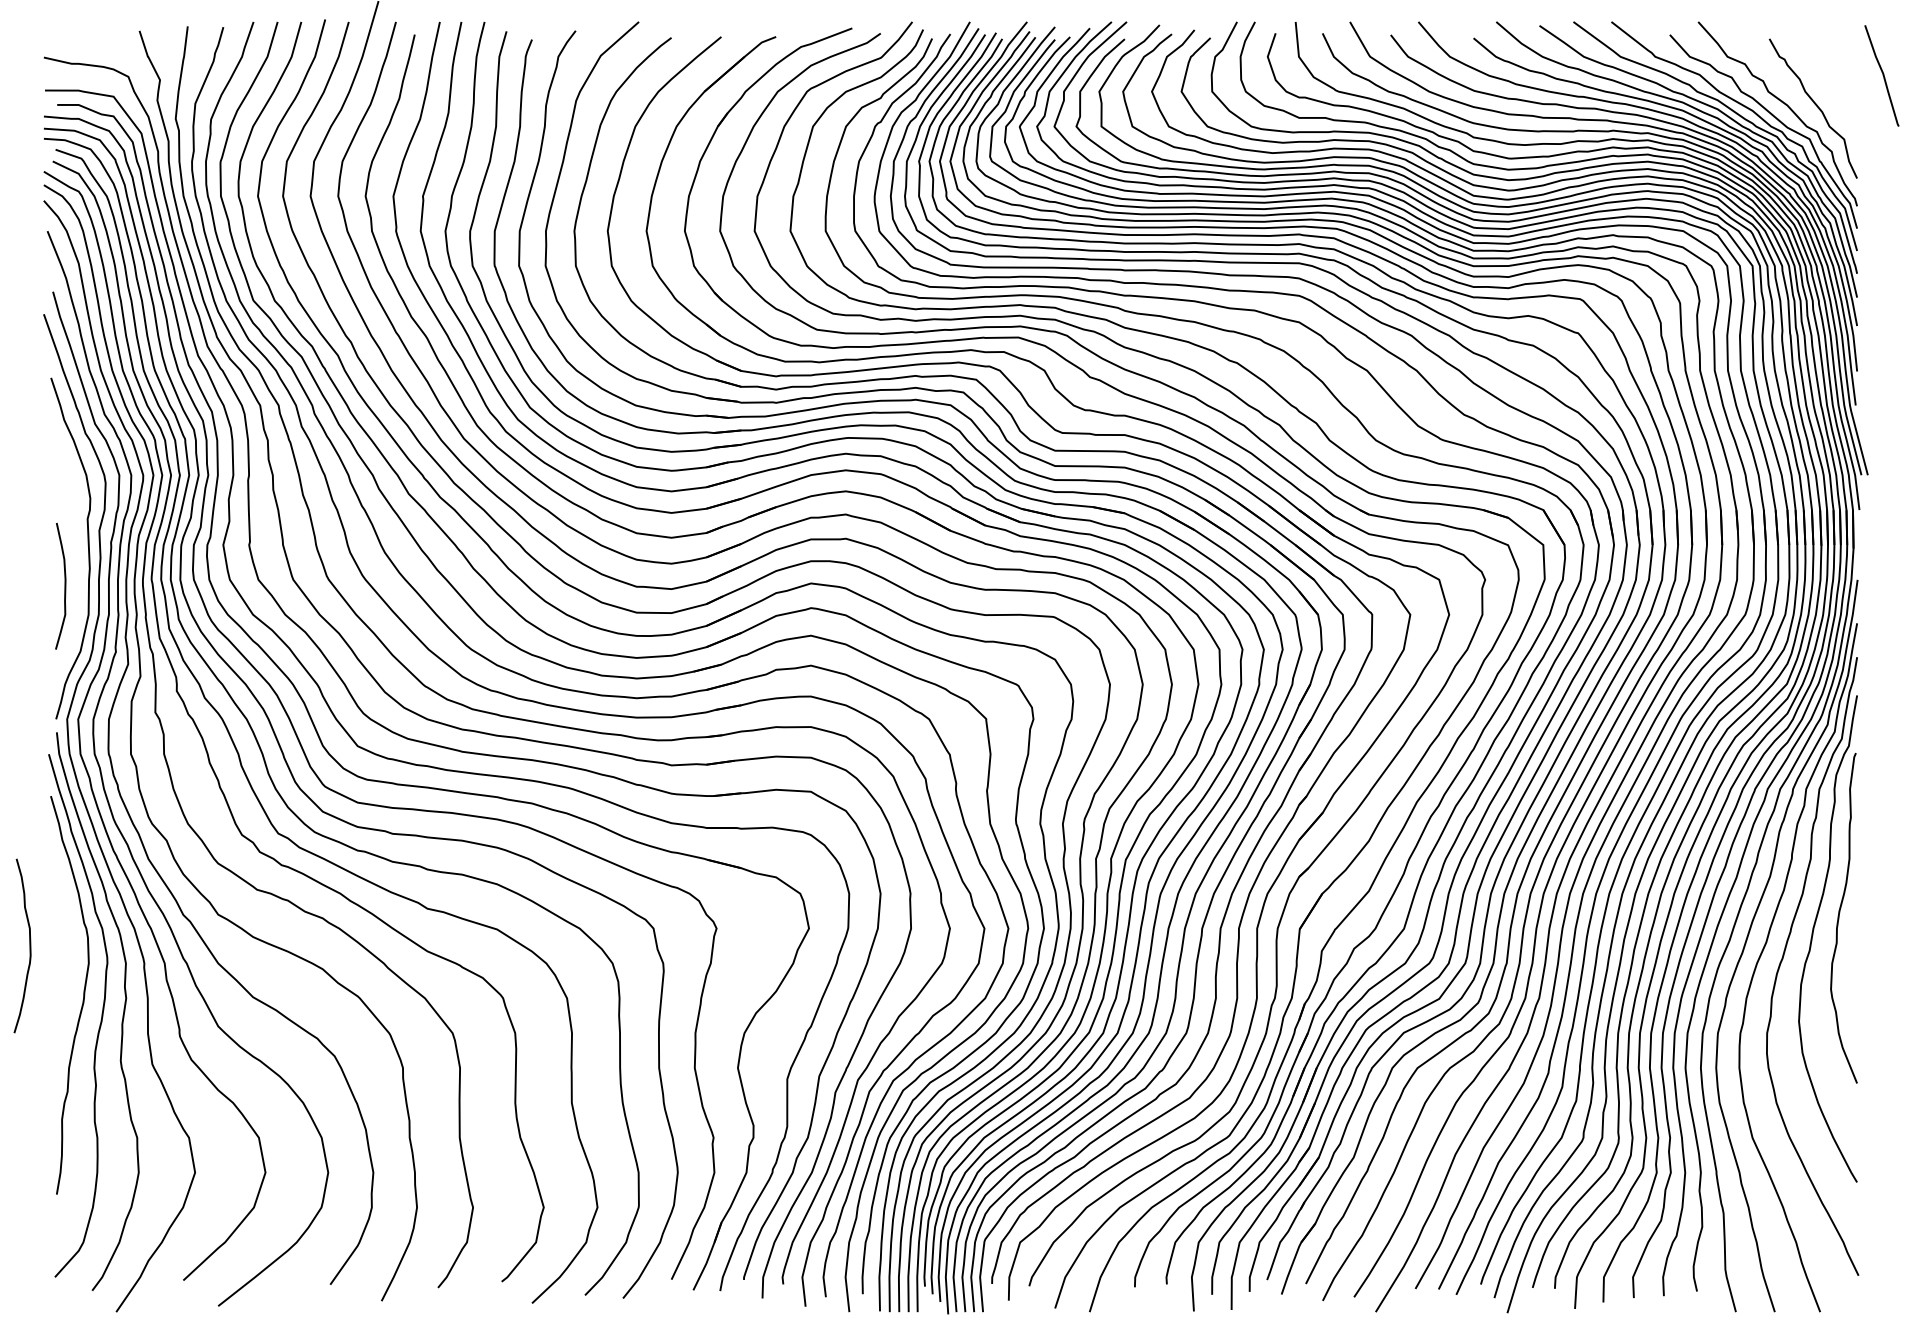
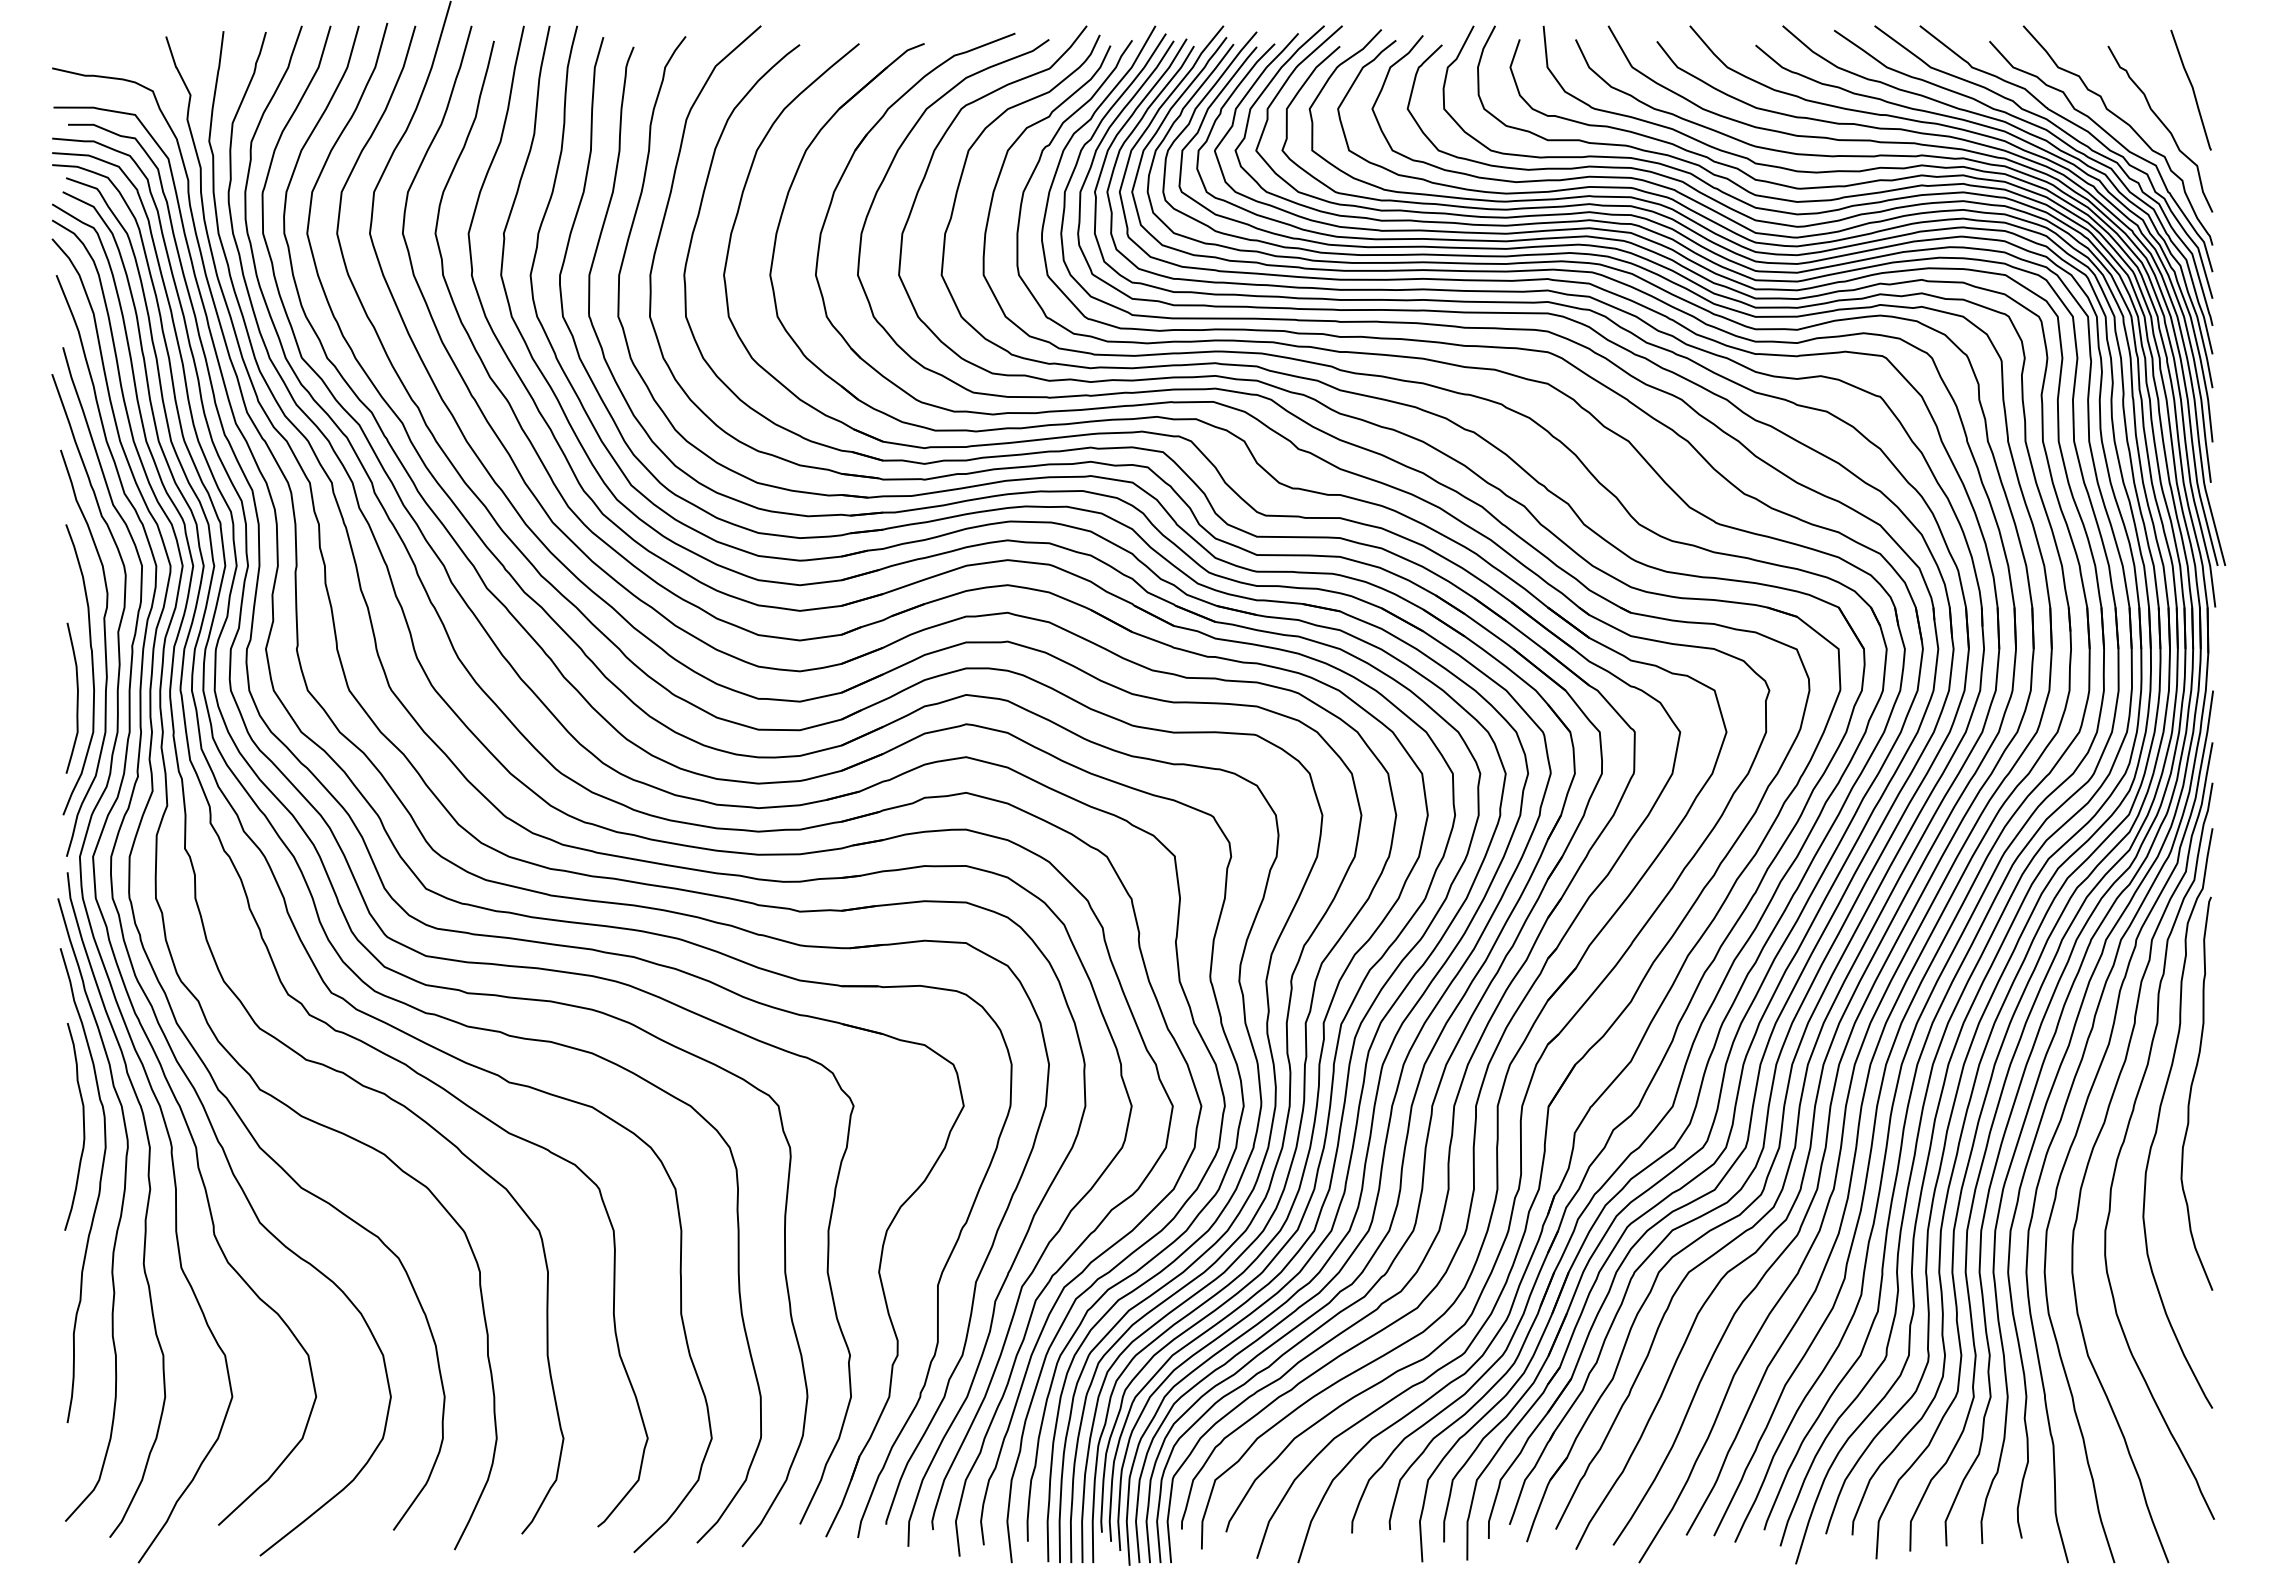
curve: (1883, 75) -> (2192, 89), moved
curve: (76, 559) -> (91, 666), added
curve: (29, 945) -> (83, 1126), moved

